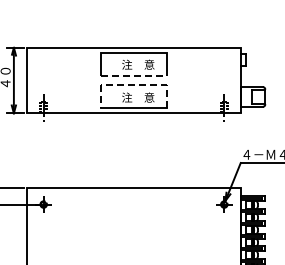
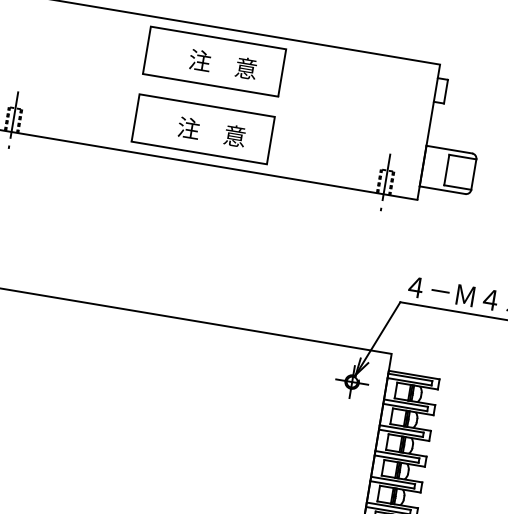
line: (133, 75) -> (209, 84), dashed -> solid
line: (133, 85) -> (206, 105), dashed -> solid

